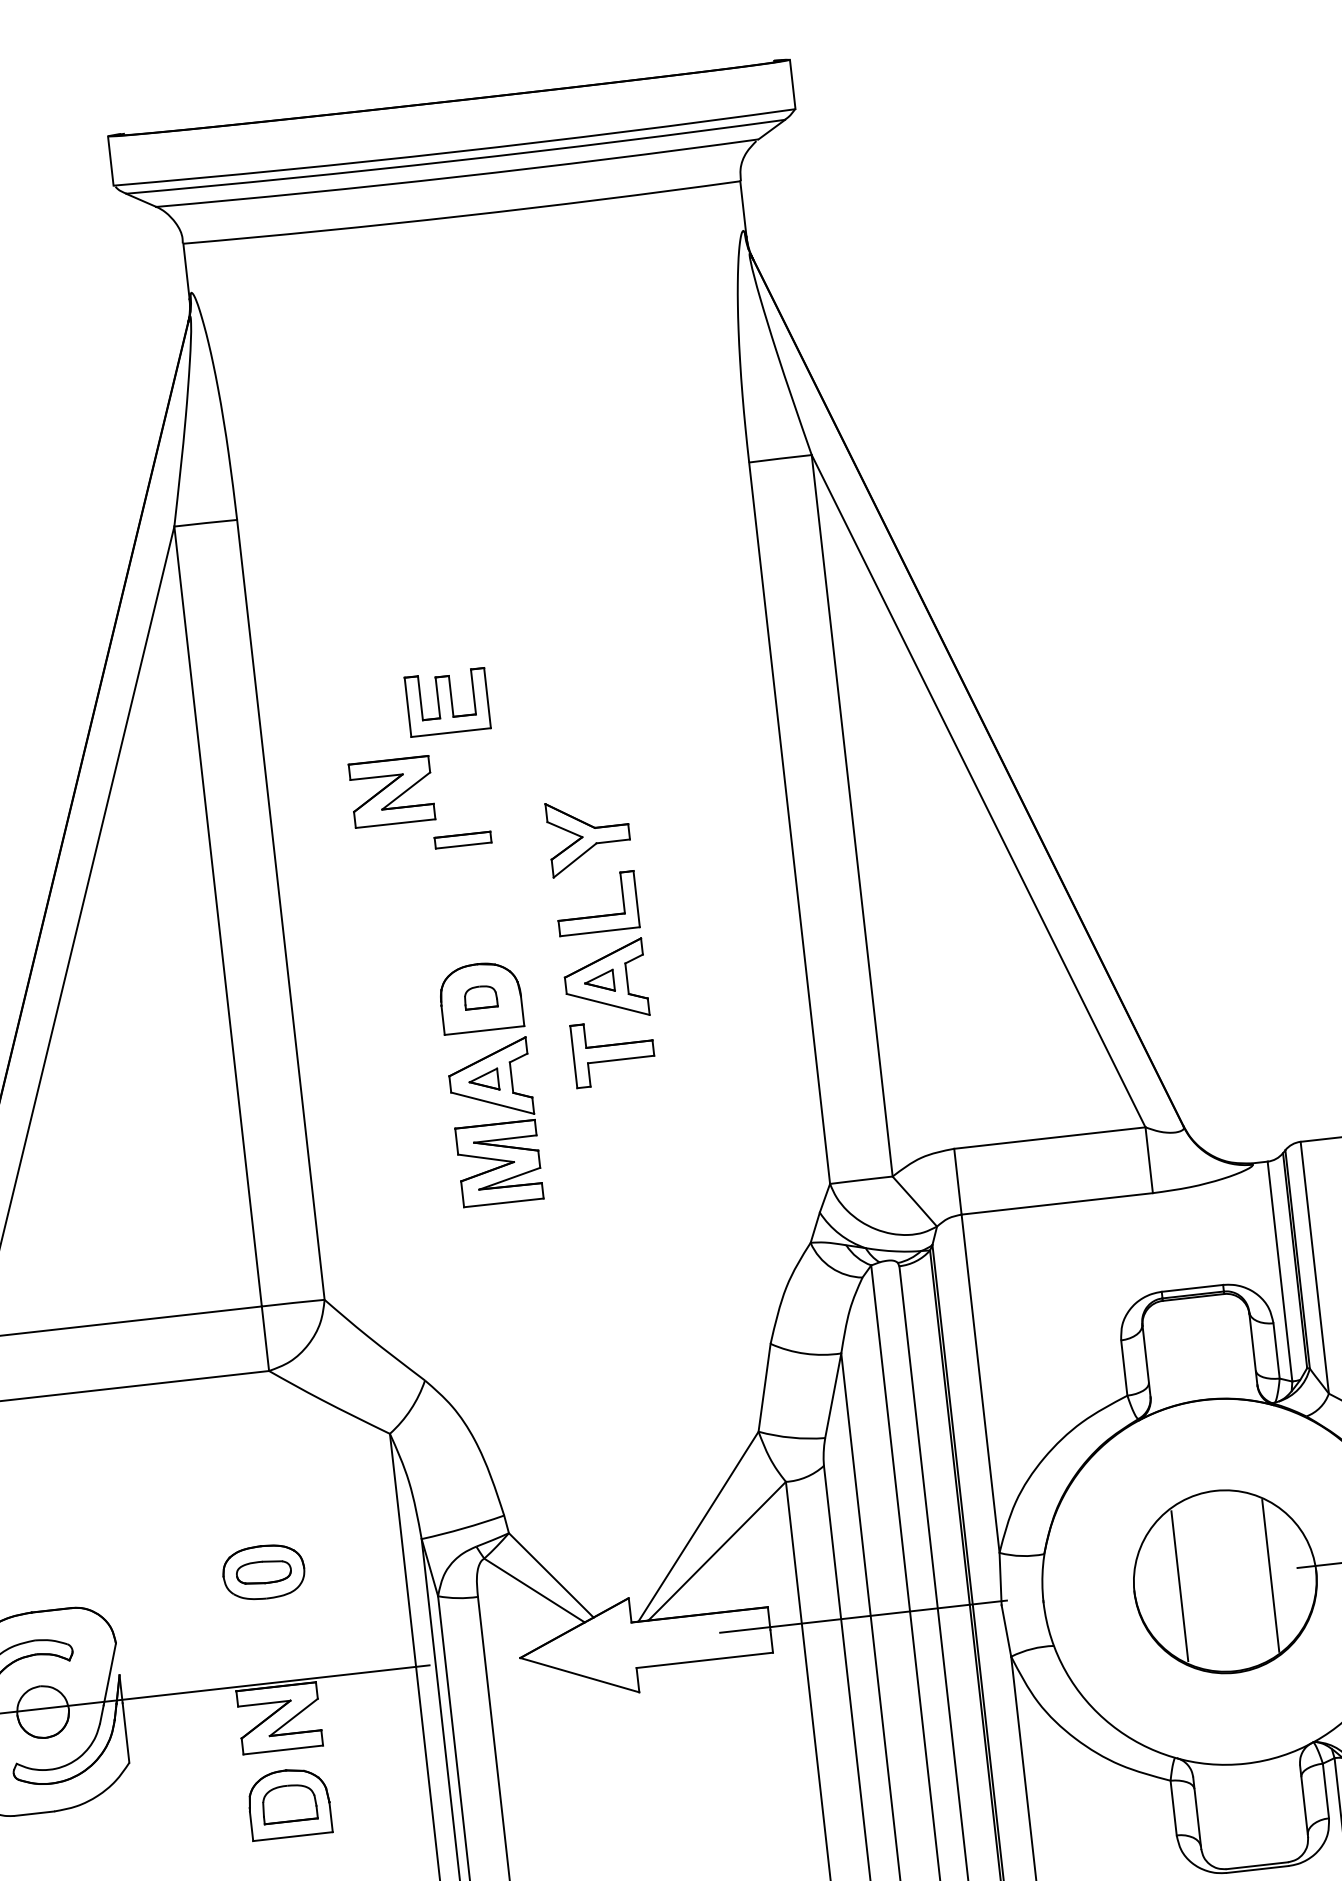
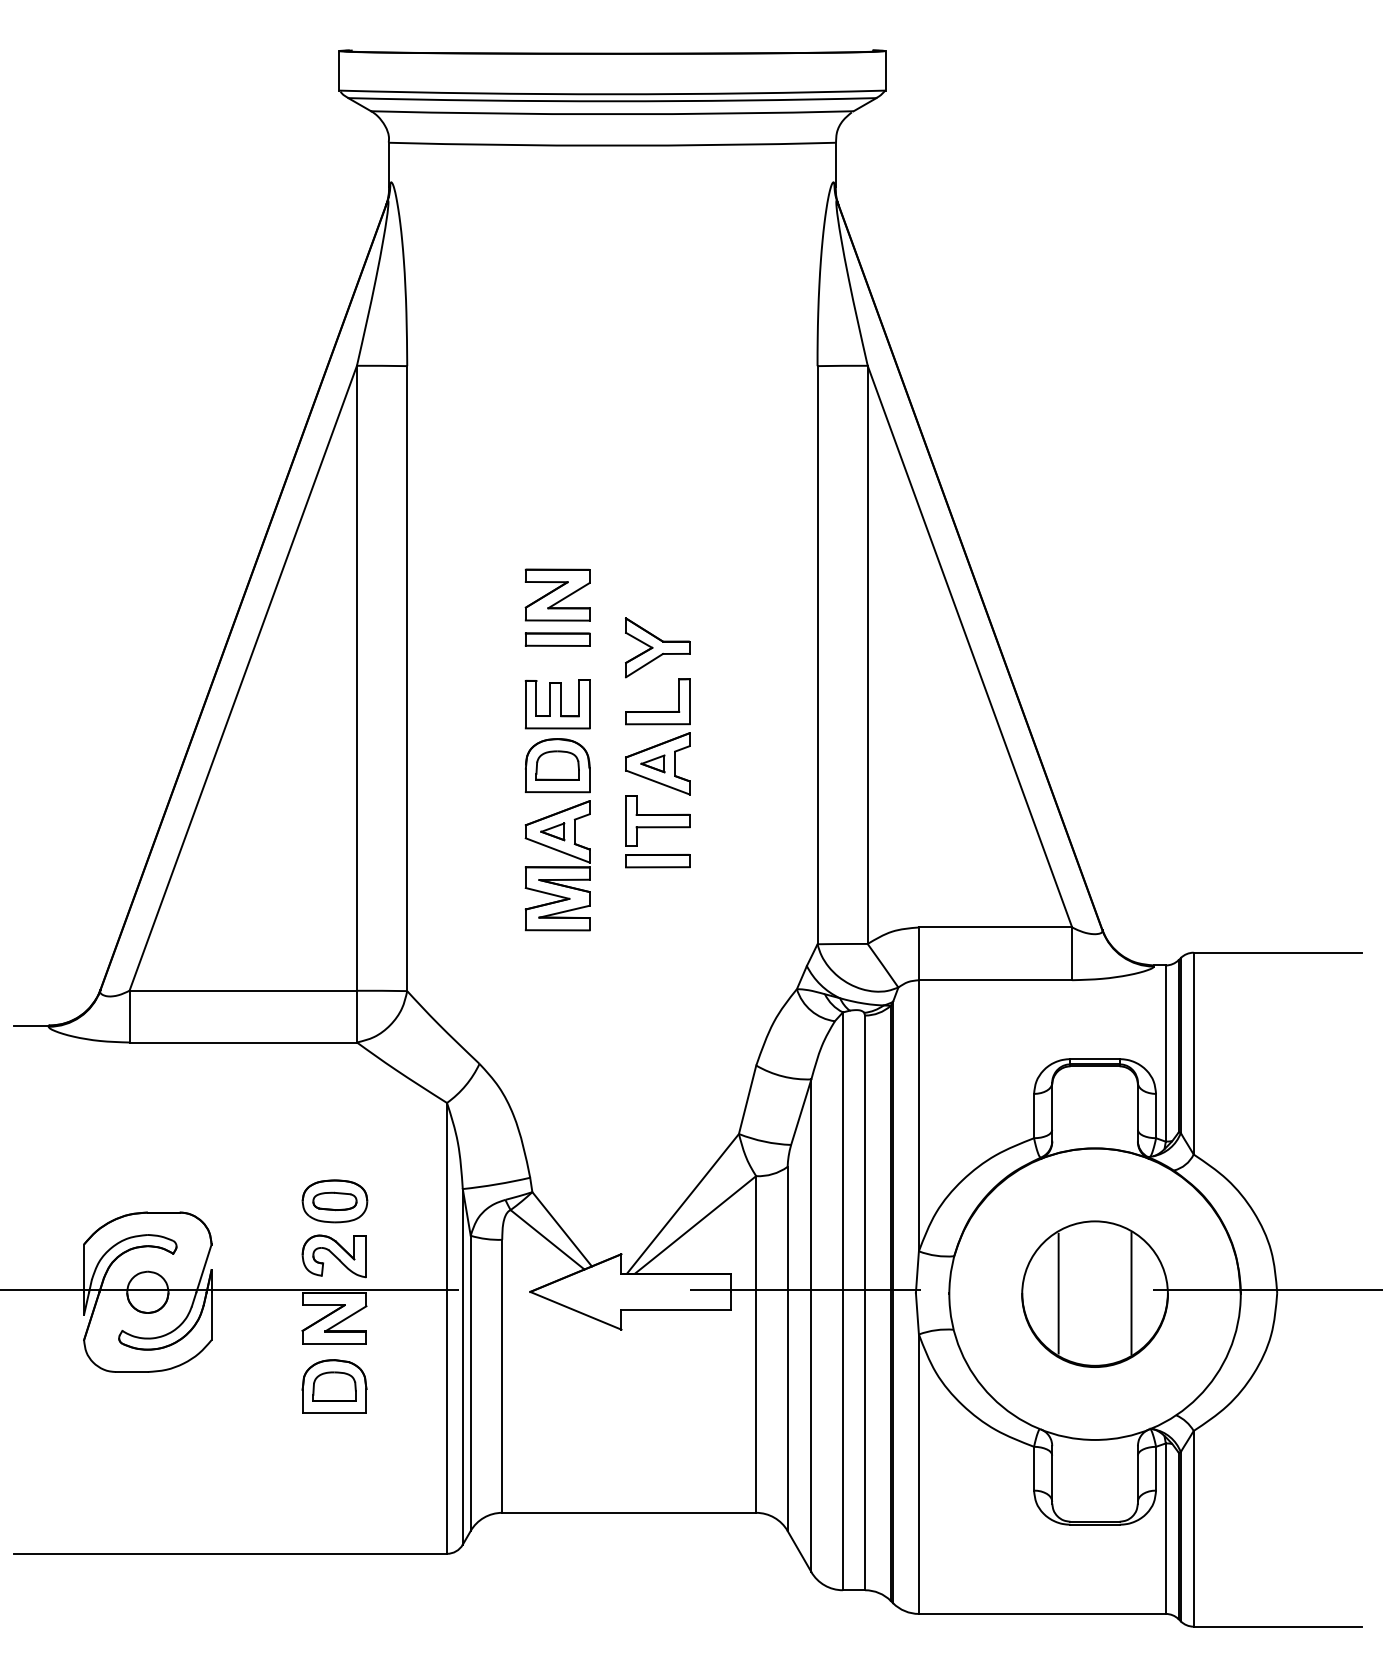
part: (447, 702) -> (557, 704), moved
part: (391, 791) -> (557, 594), moved
part: (462, 840) -> (557, 639), size x1.43
part: (480, 997) -> (557, 765), size x1.67
part: (618, 1103) -> (657, 861), added
part: (269, 1641) -> (333, 1256), added

